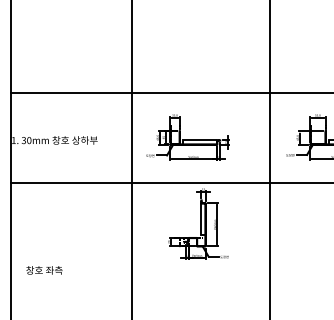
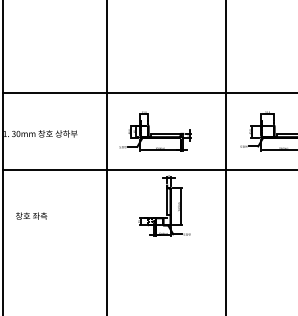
text: (44, 269) -> (31, 215), moved

